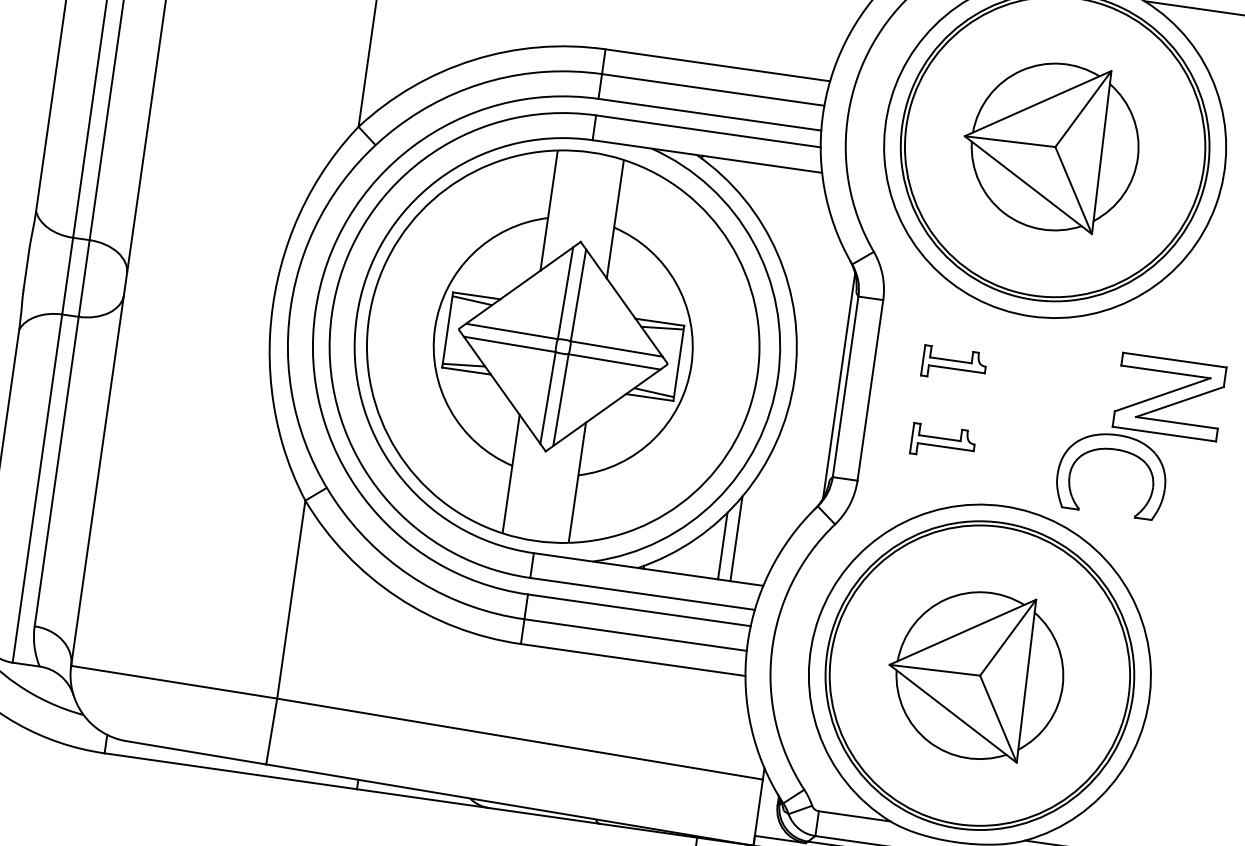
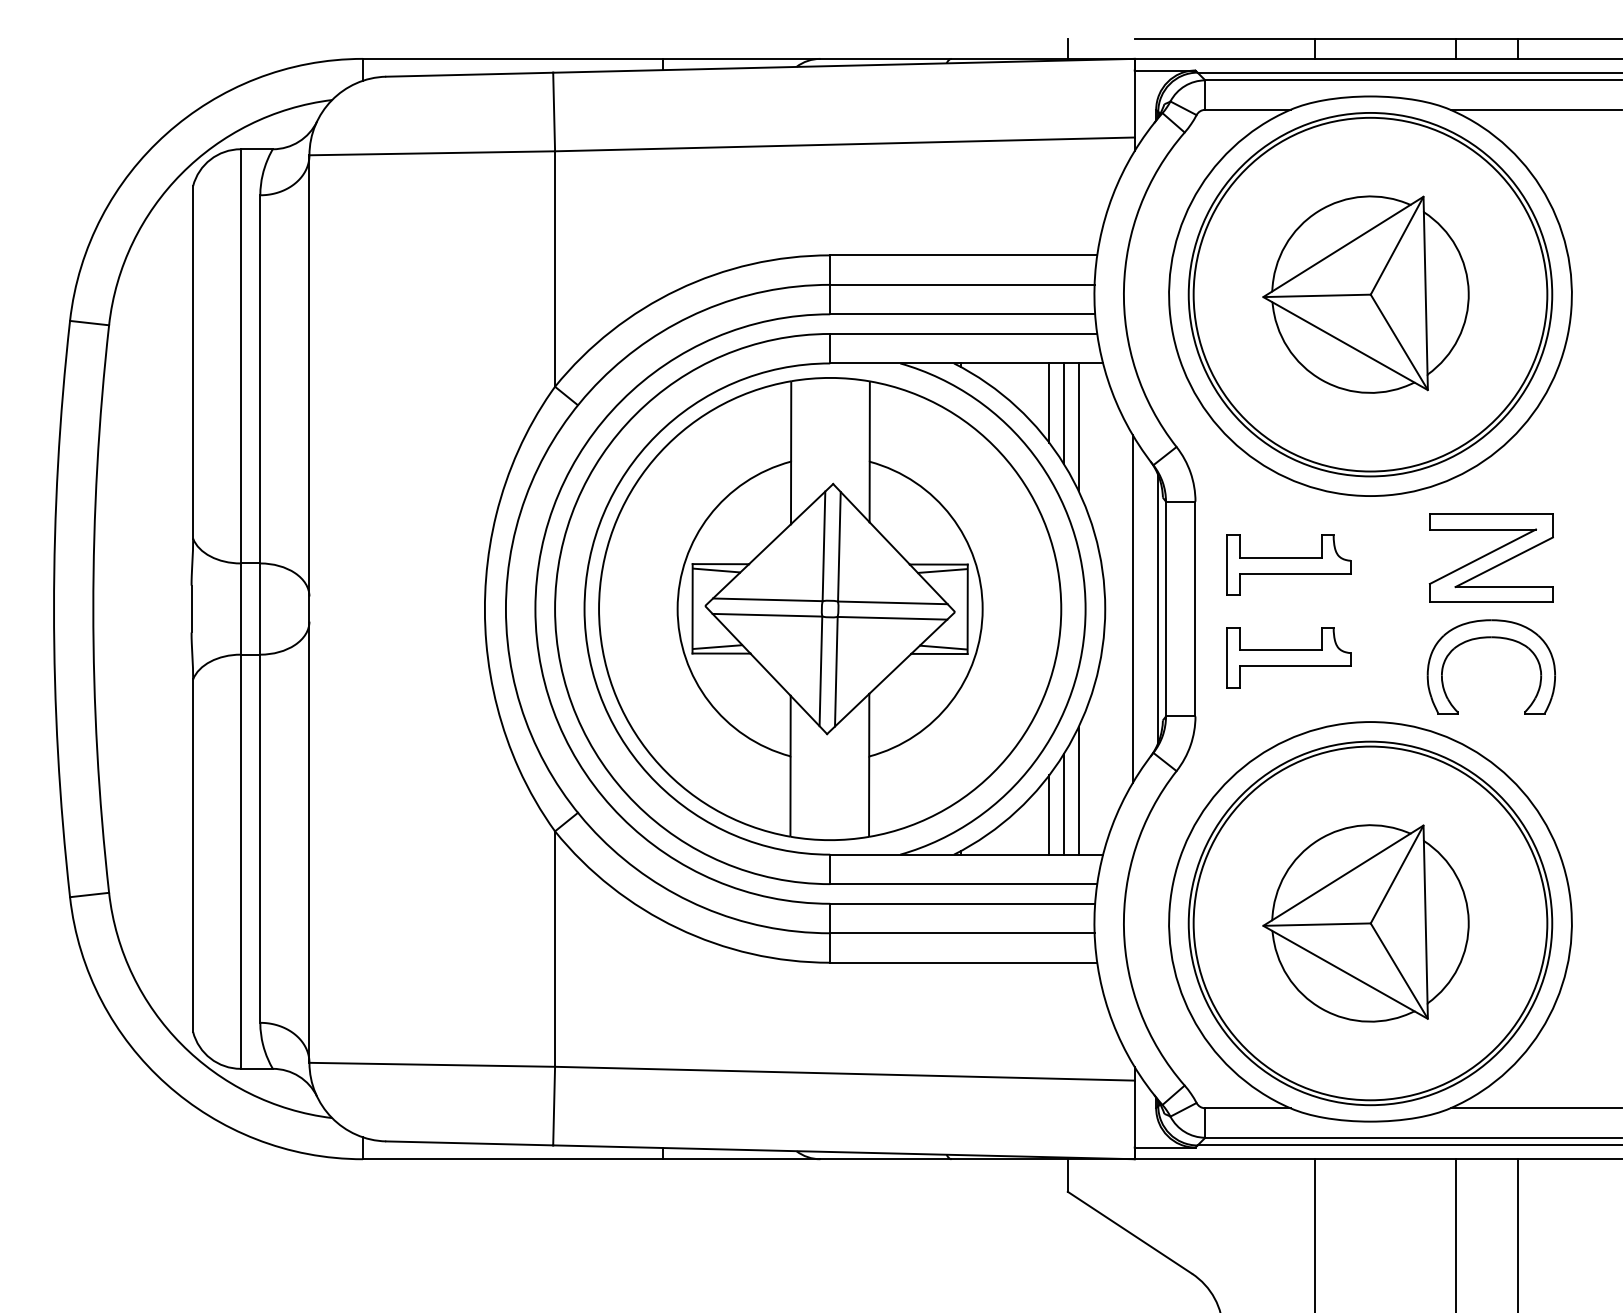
line: (772, 199) -> (1049, 402), added
line: (782, 210) -> (1063, 413), added
line: (793, 223) -> (1078, 427), added
part: (953, 364) -> (1288, 564), size x1.67
line: (817, 382) -> (1132, 608), added
part: (1168, 396) -> (1490, 557), moved
part: (942, 442) -> (1288, 657), size x1.67
line: (750, 528) -> (1078, 790), added

